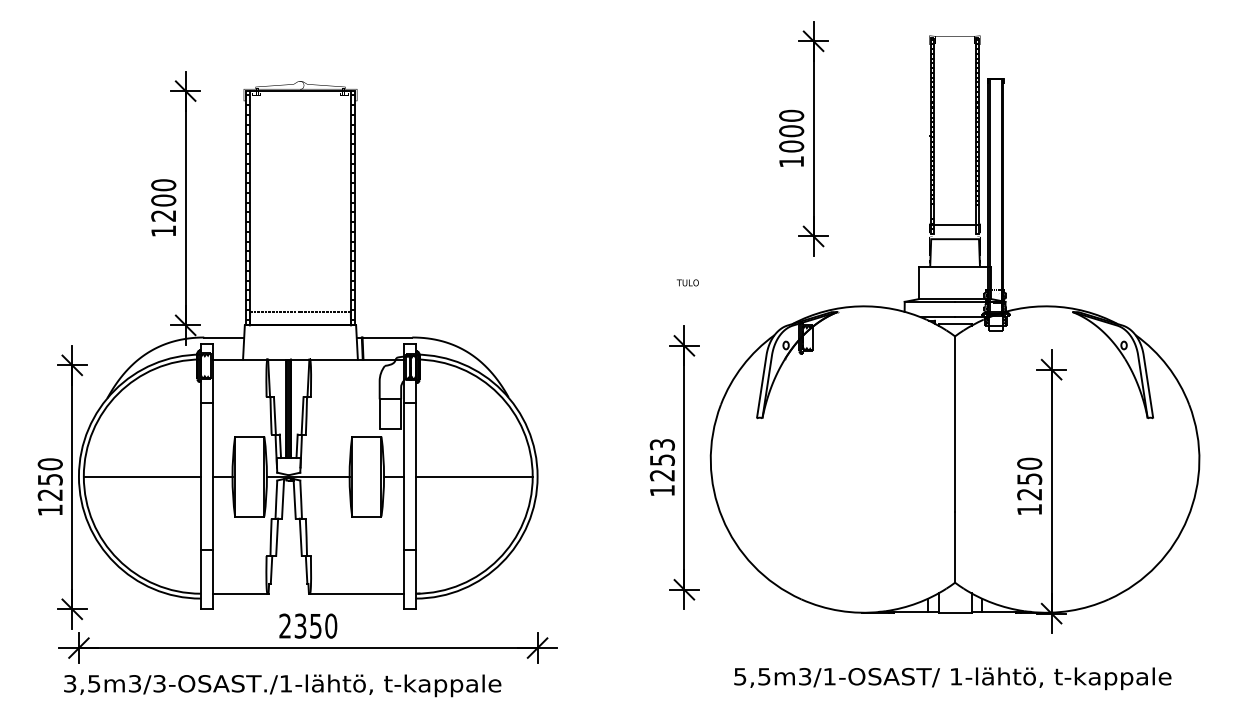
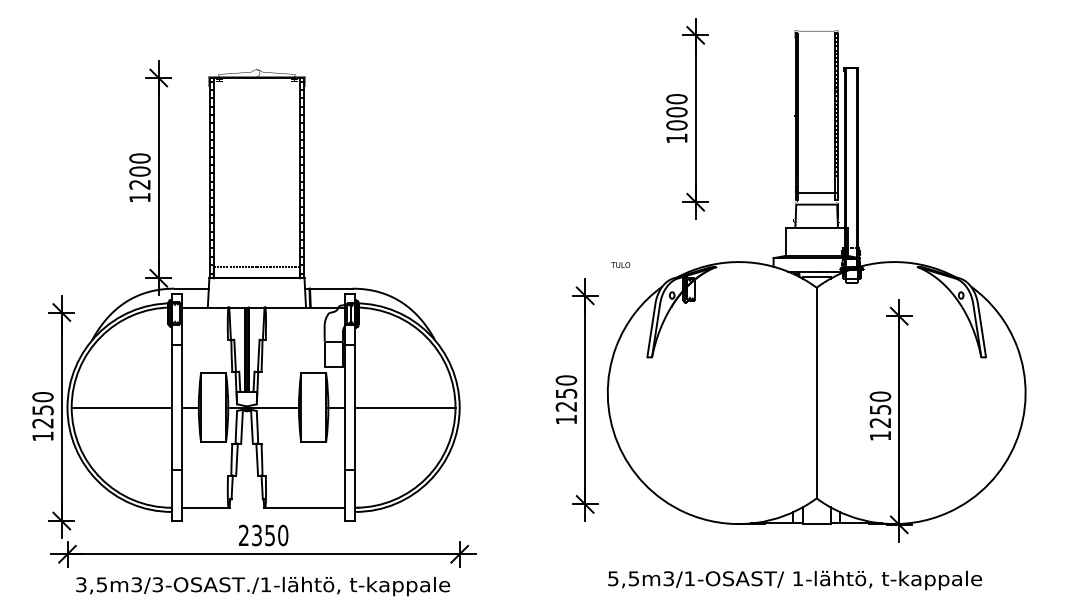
text: (687, 282) -> (620, 264), moved
text: (661, 444) -> (565, 380), 1253 -> 1250
text: (952, 678) -> (794, 580), moved
text: (282, 685) -> (262, 586), moved

